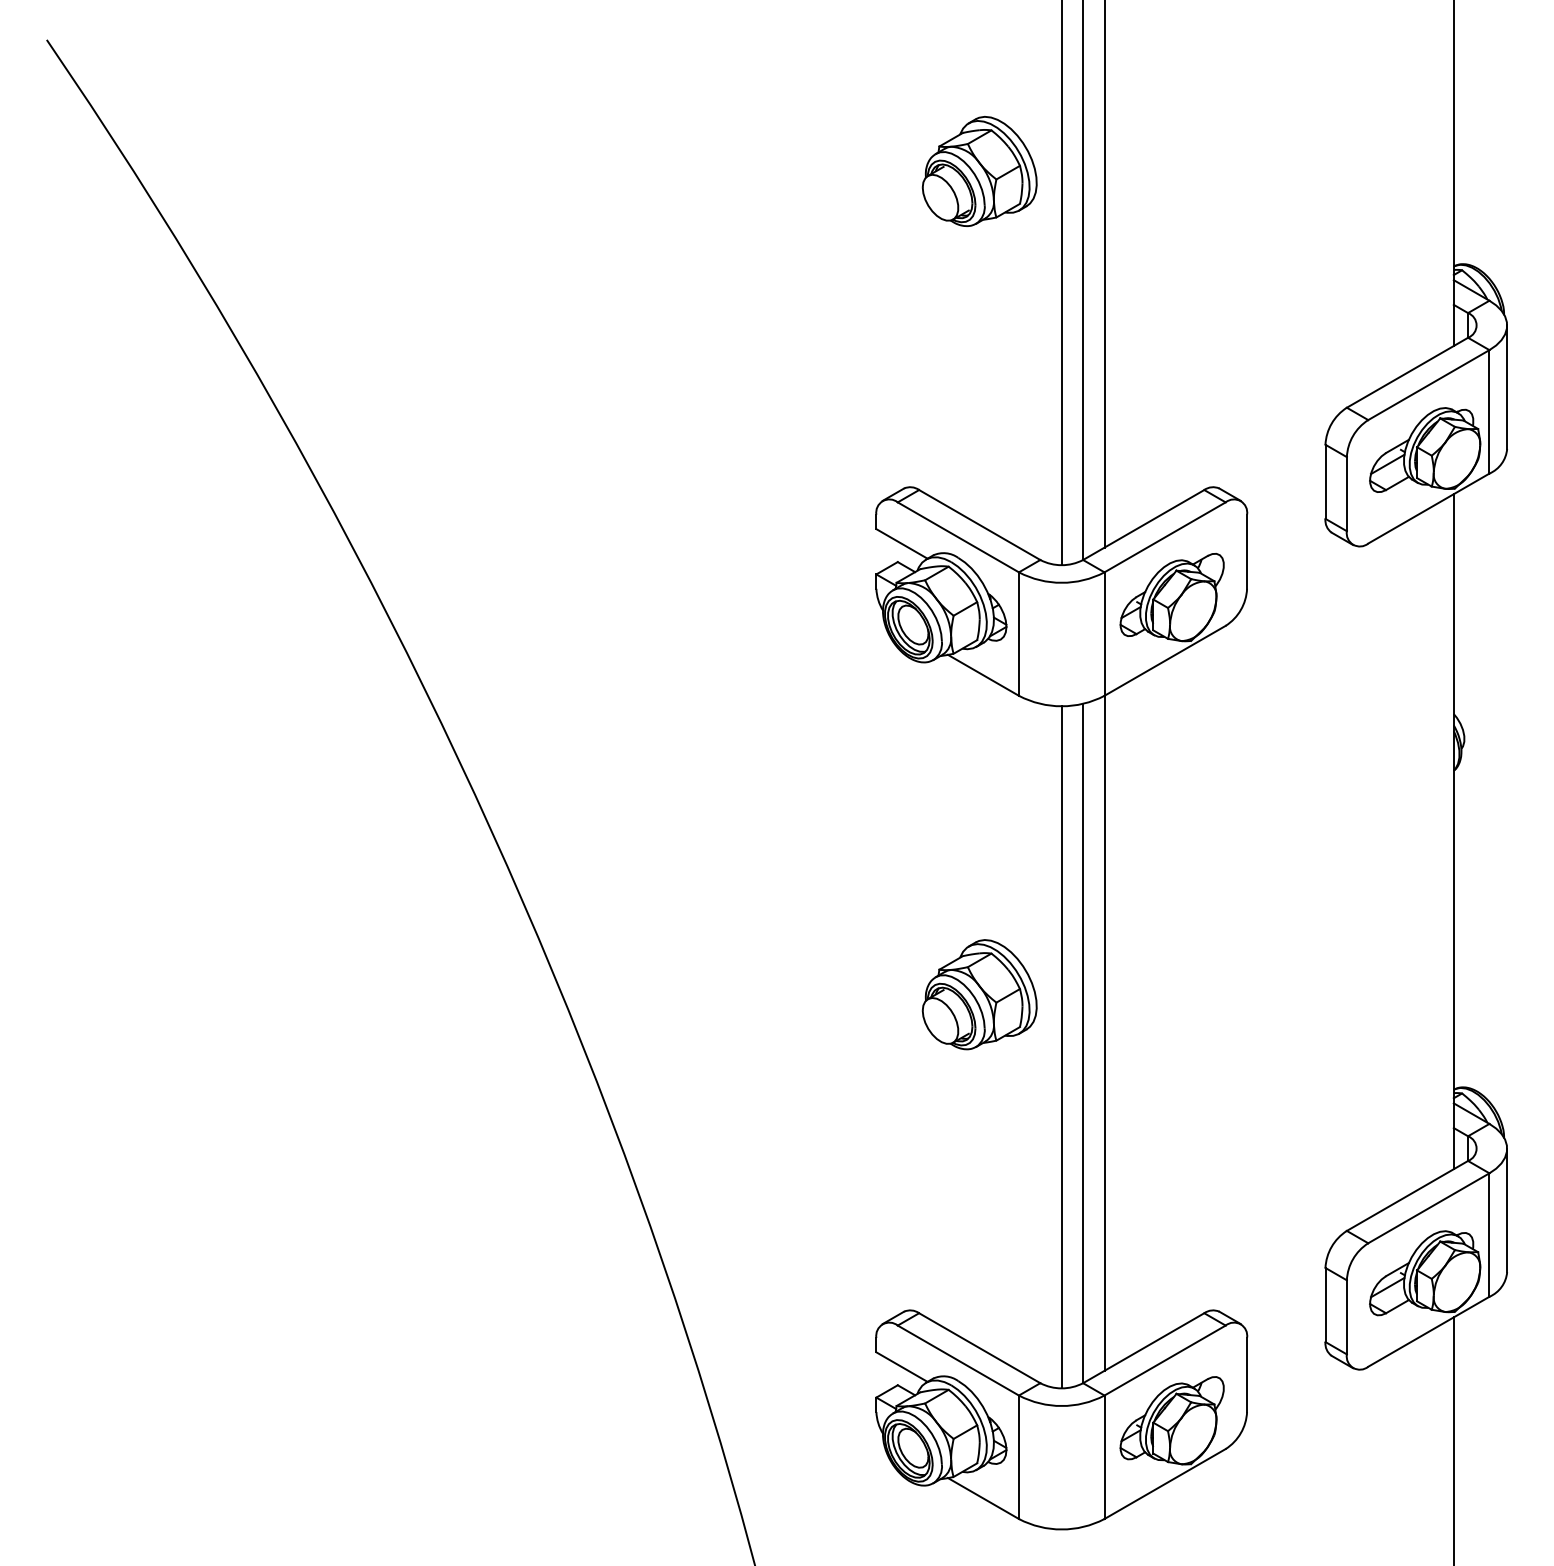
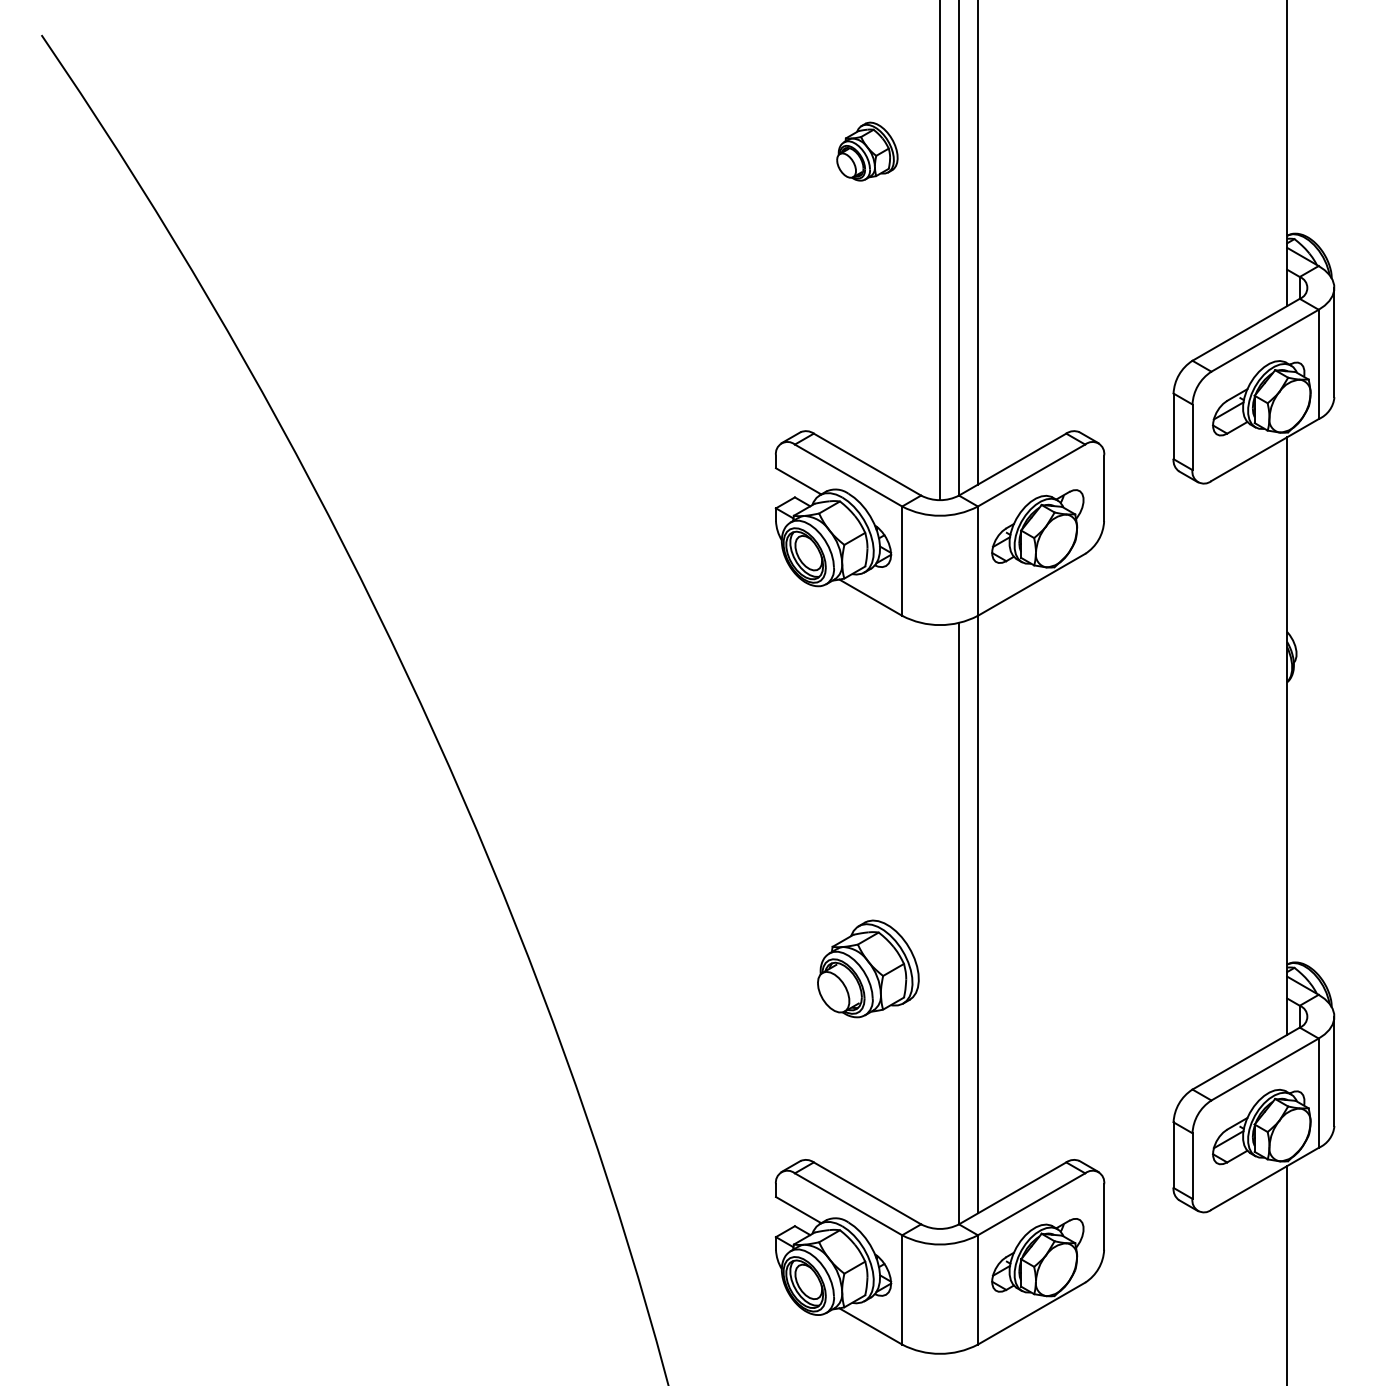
part: (979, 171) -> (867, 151), size x0.6
part: (979, 994) -> (868, 968), moved
line: (1061, 1047) -> (939, 927), removed

